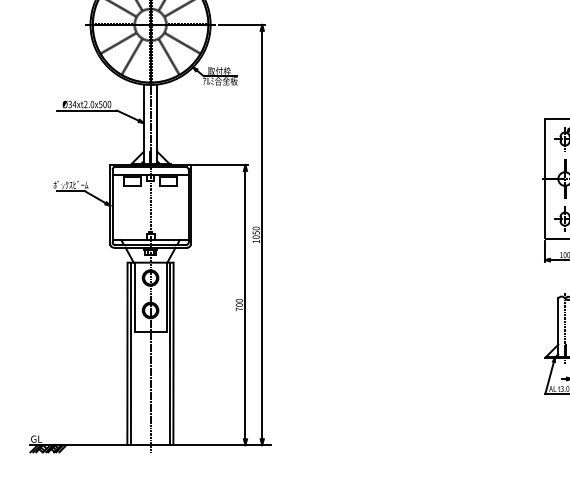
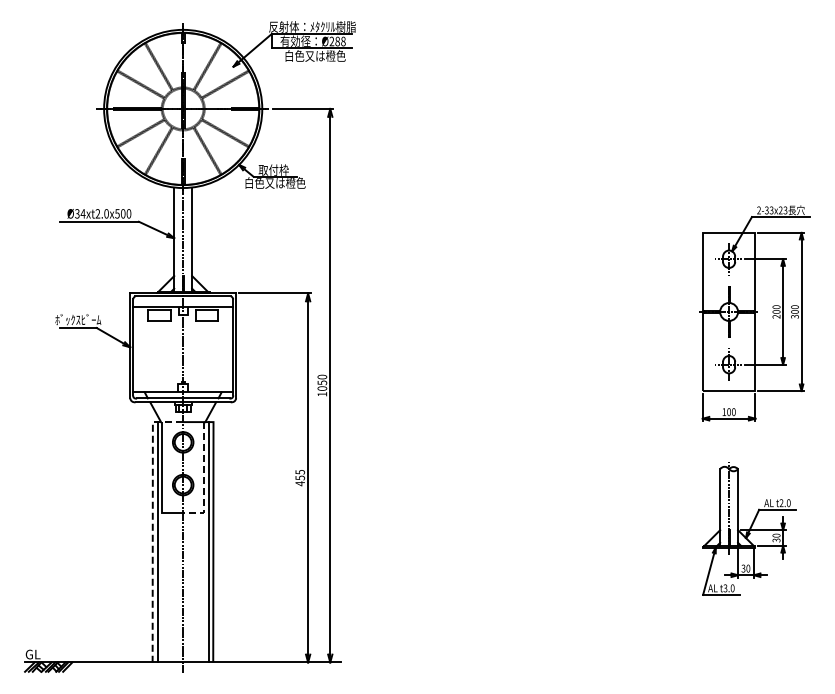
text: (220, 80) -> (275, 182), ｱﾙﾐ合金板 -> 白色又は橙色
text: (238, 304) -> (299, 477), 700 -> 455
line: (166, 305) -> (204, 478), solid -> dashed
line: (127, 341) -> (152, 526), solid -> dashed

